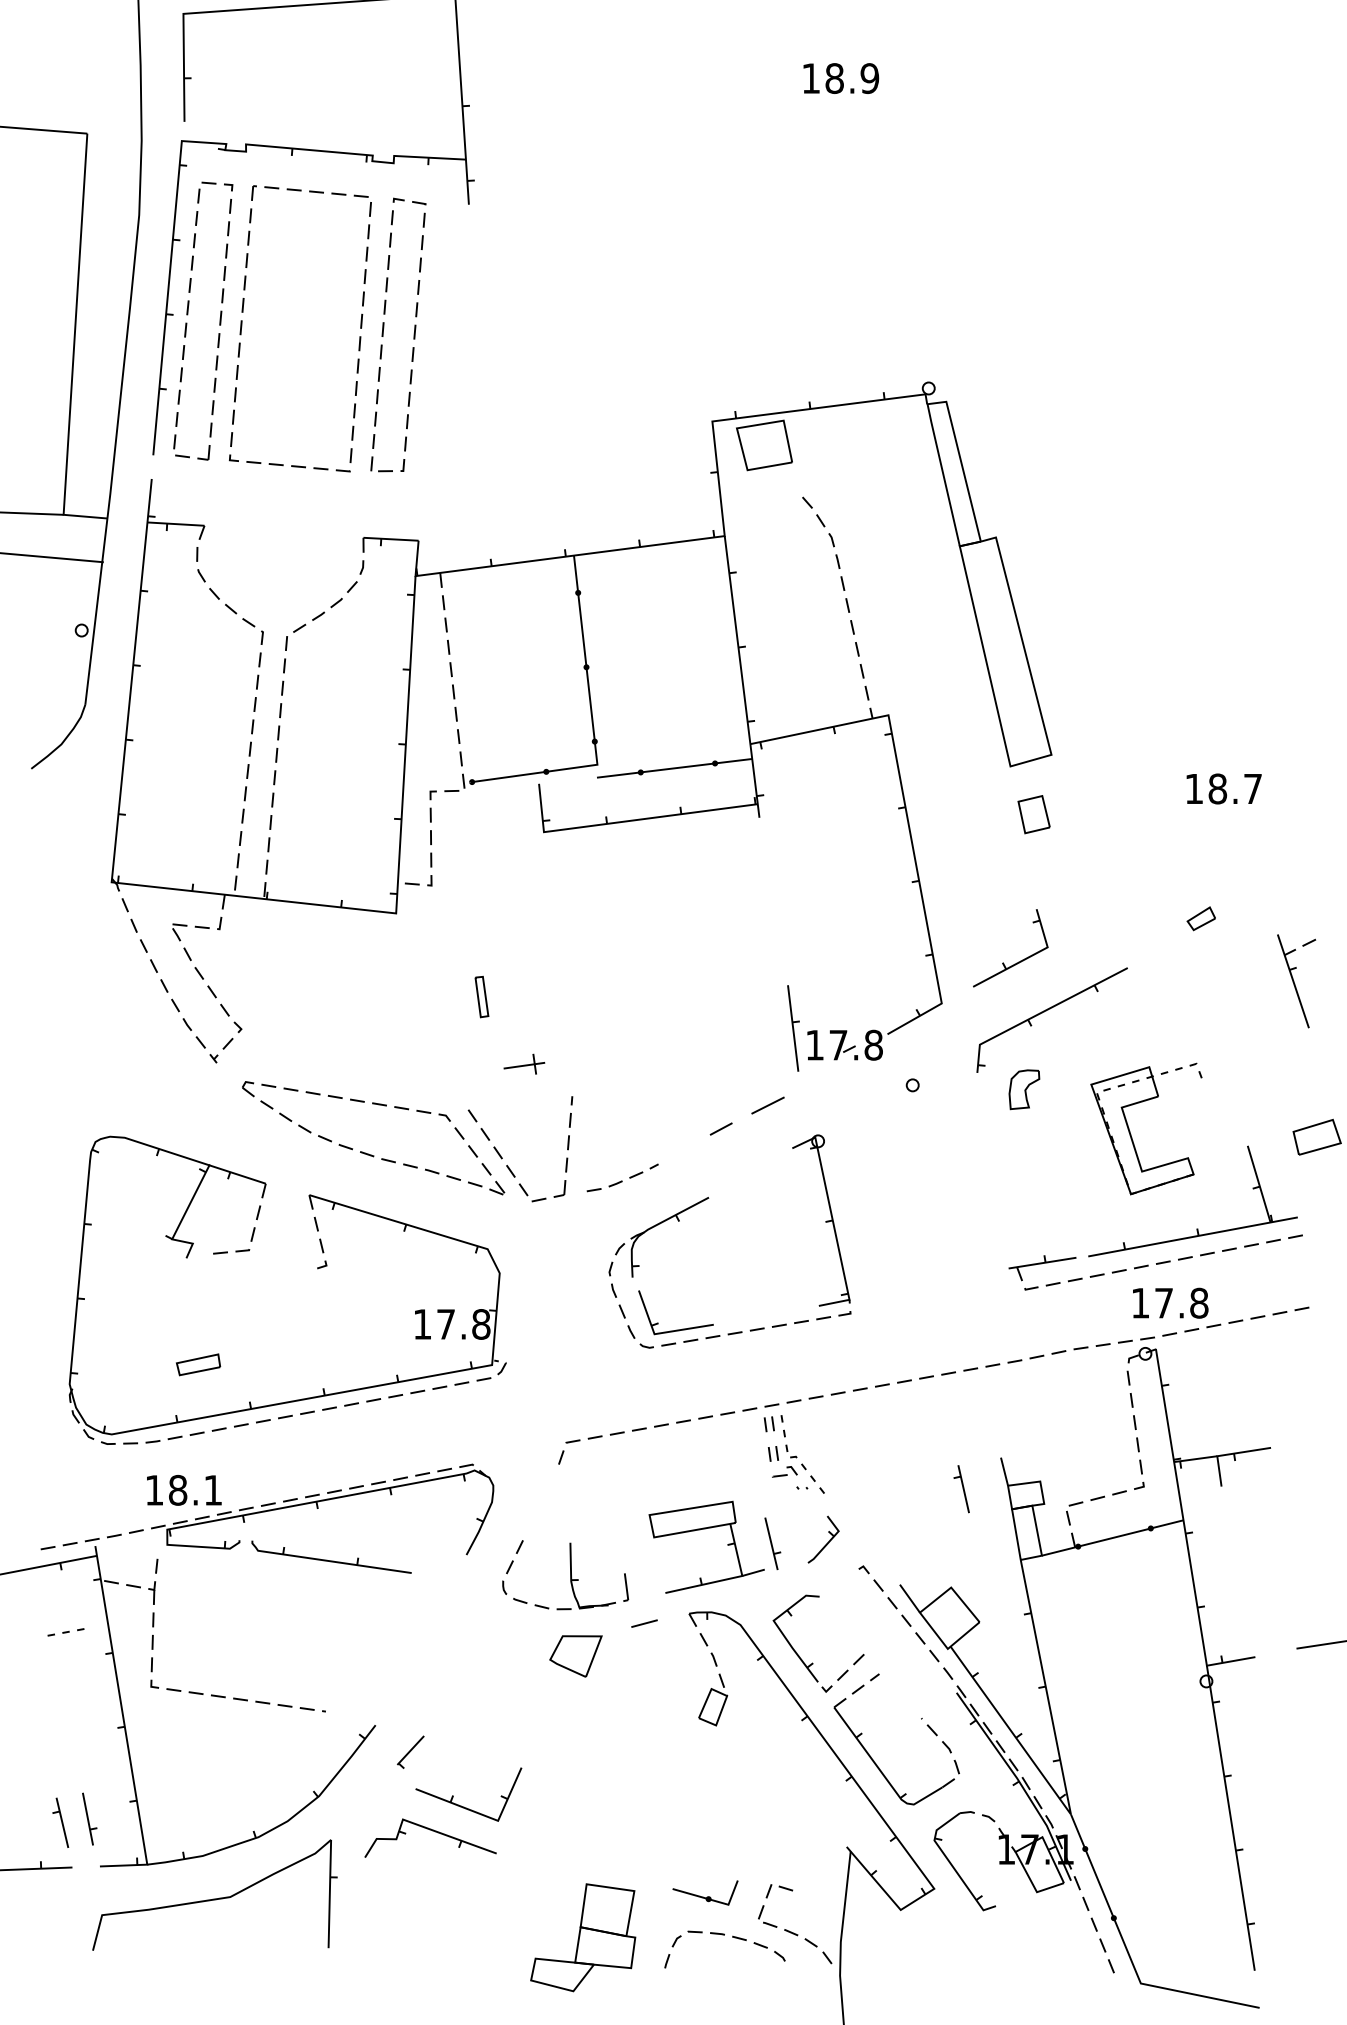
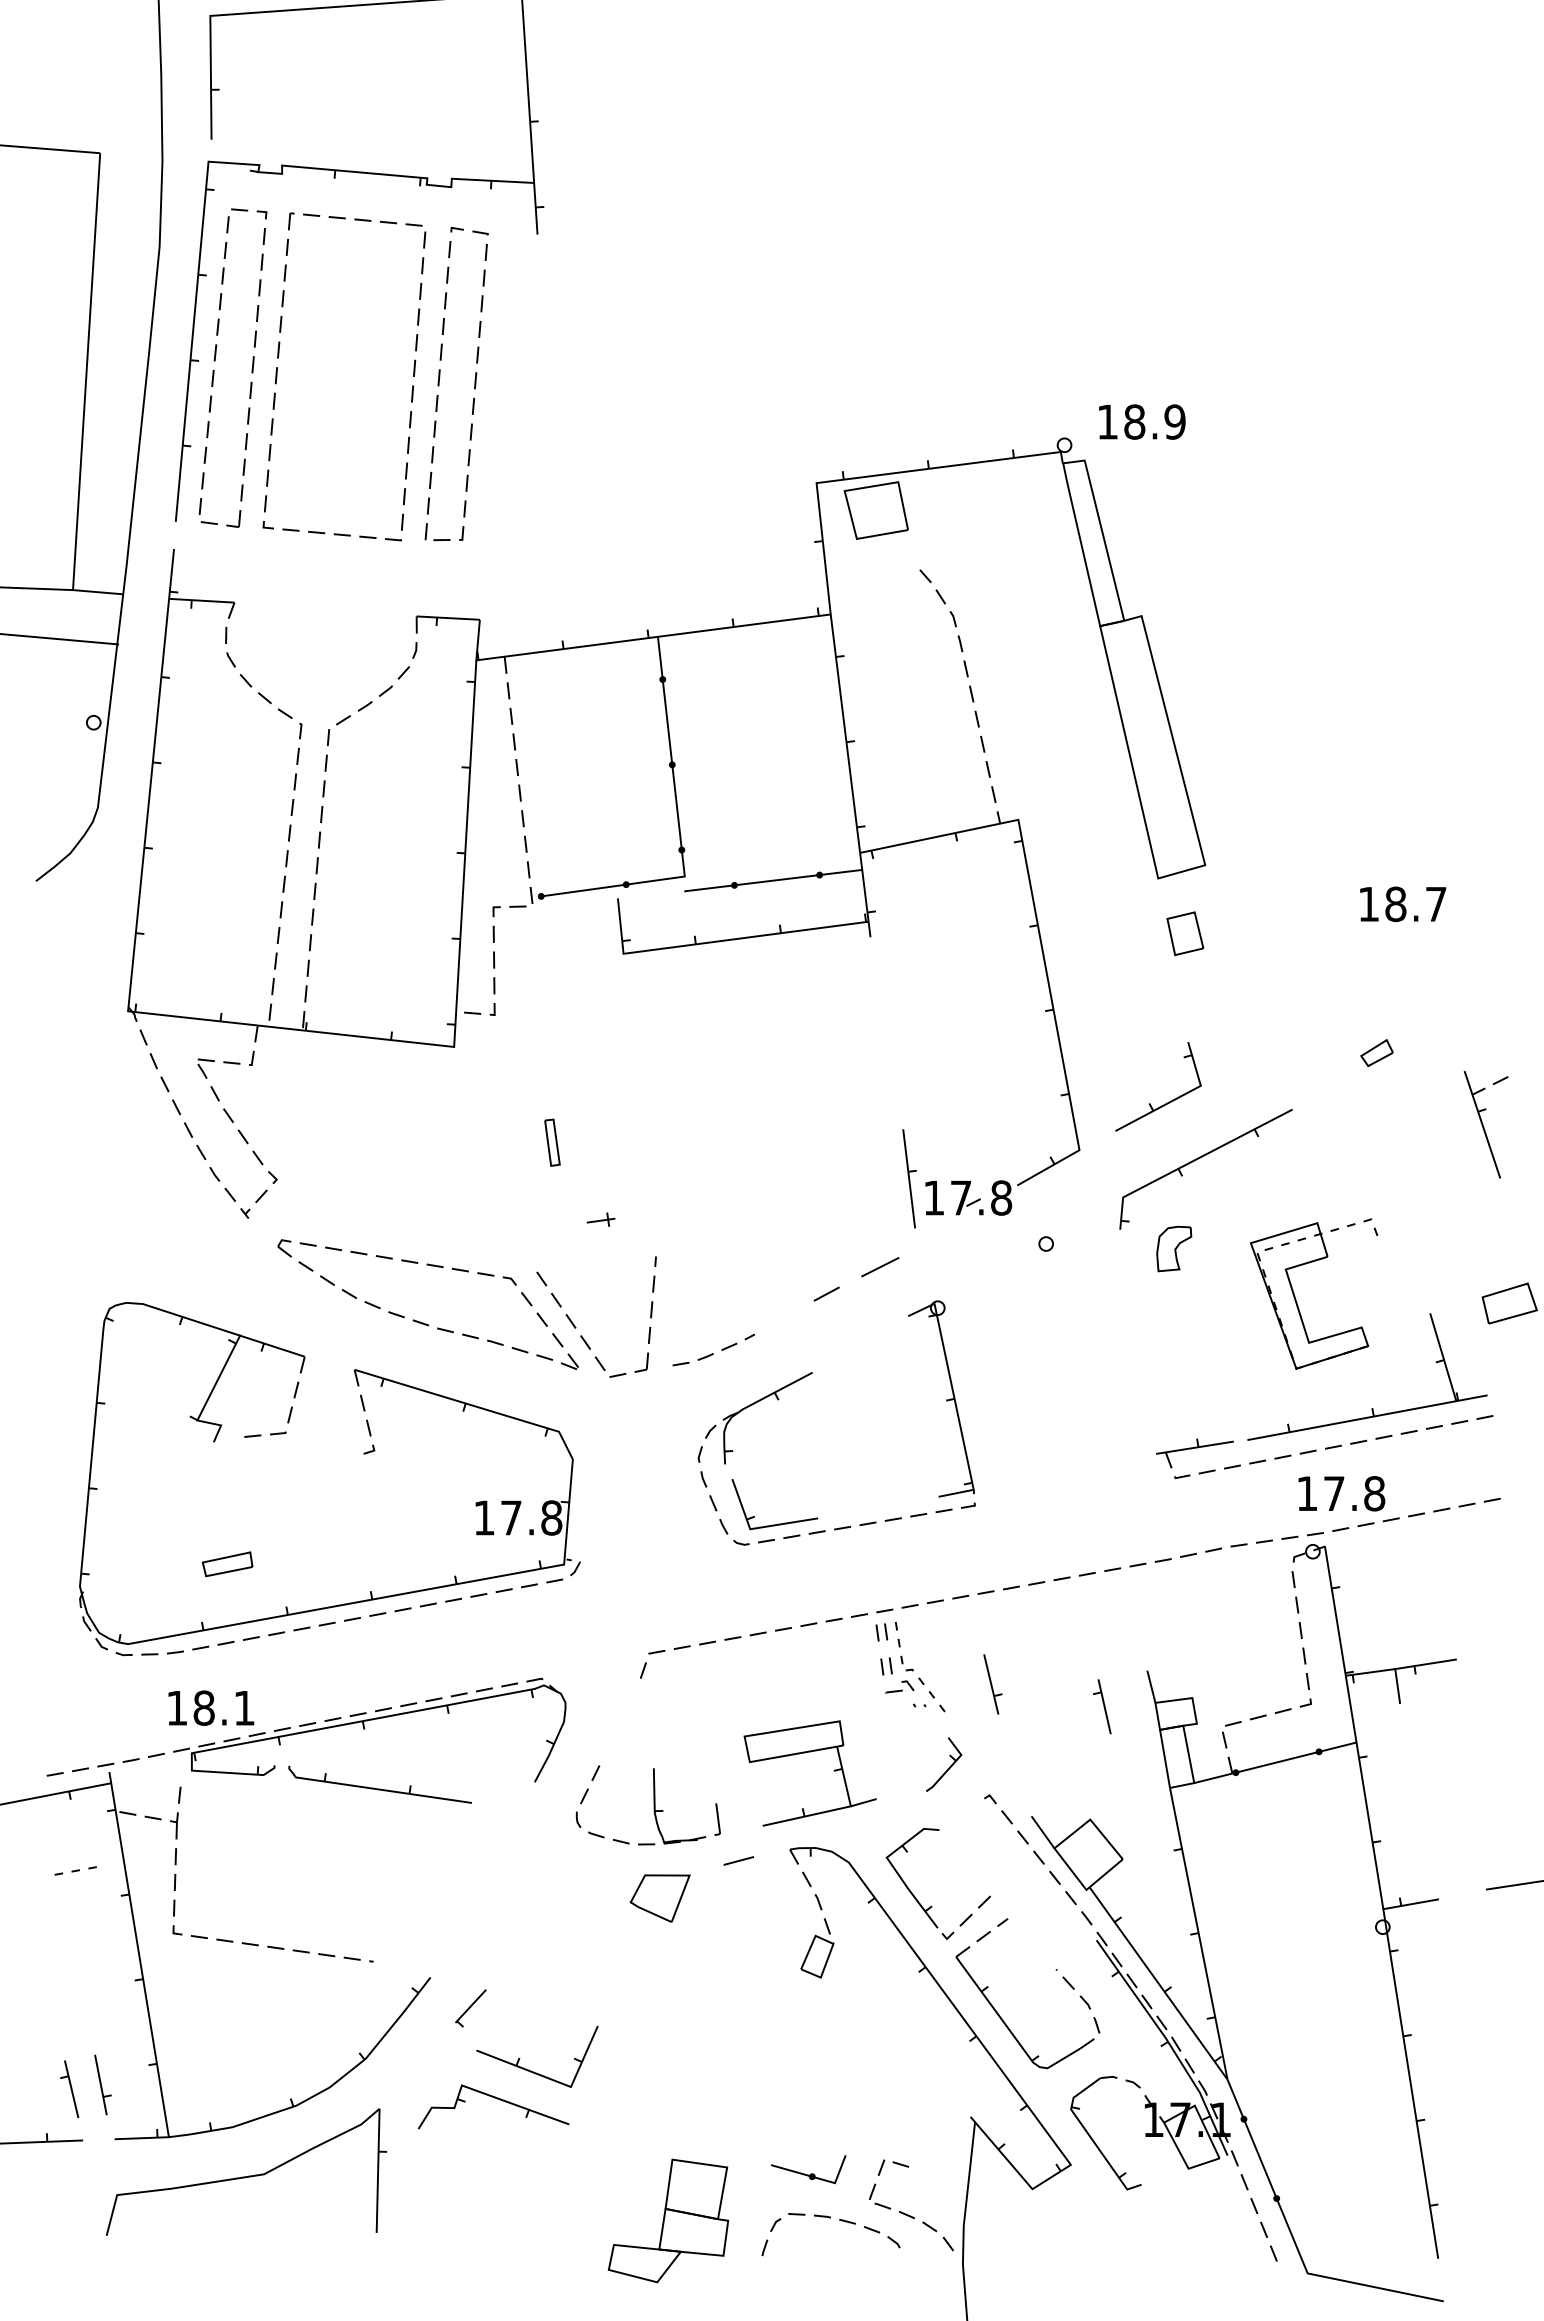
text: (841, 78) -> (1142, 421), moved
part: (523, 1063) -> (600, 1219), size x0.6
part: (772, 1543) -> (992, 1684), moved

